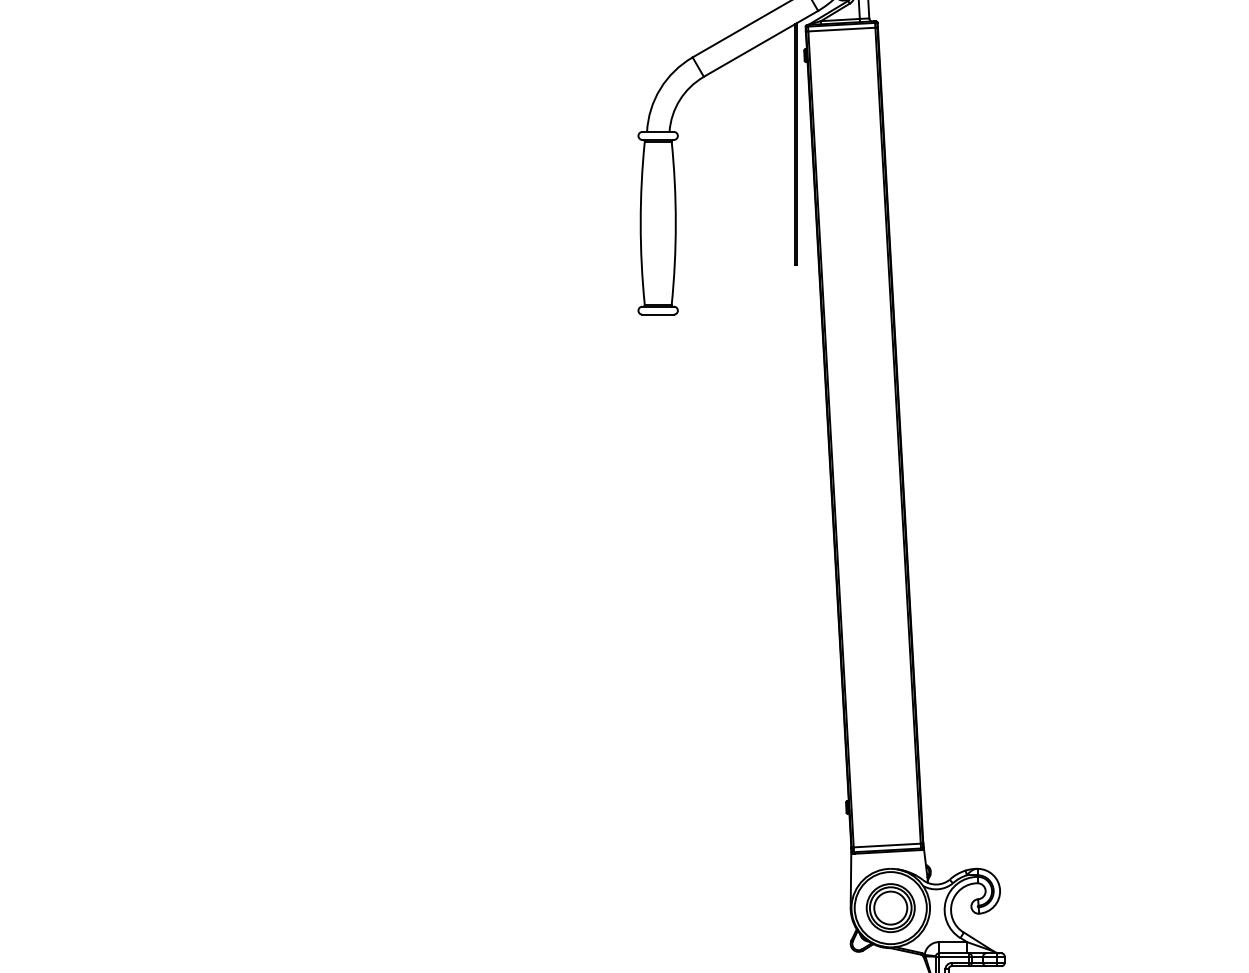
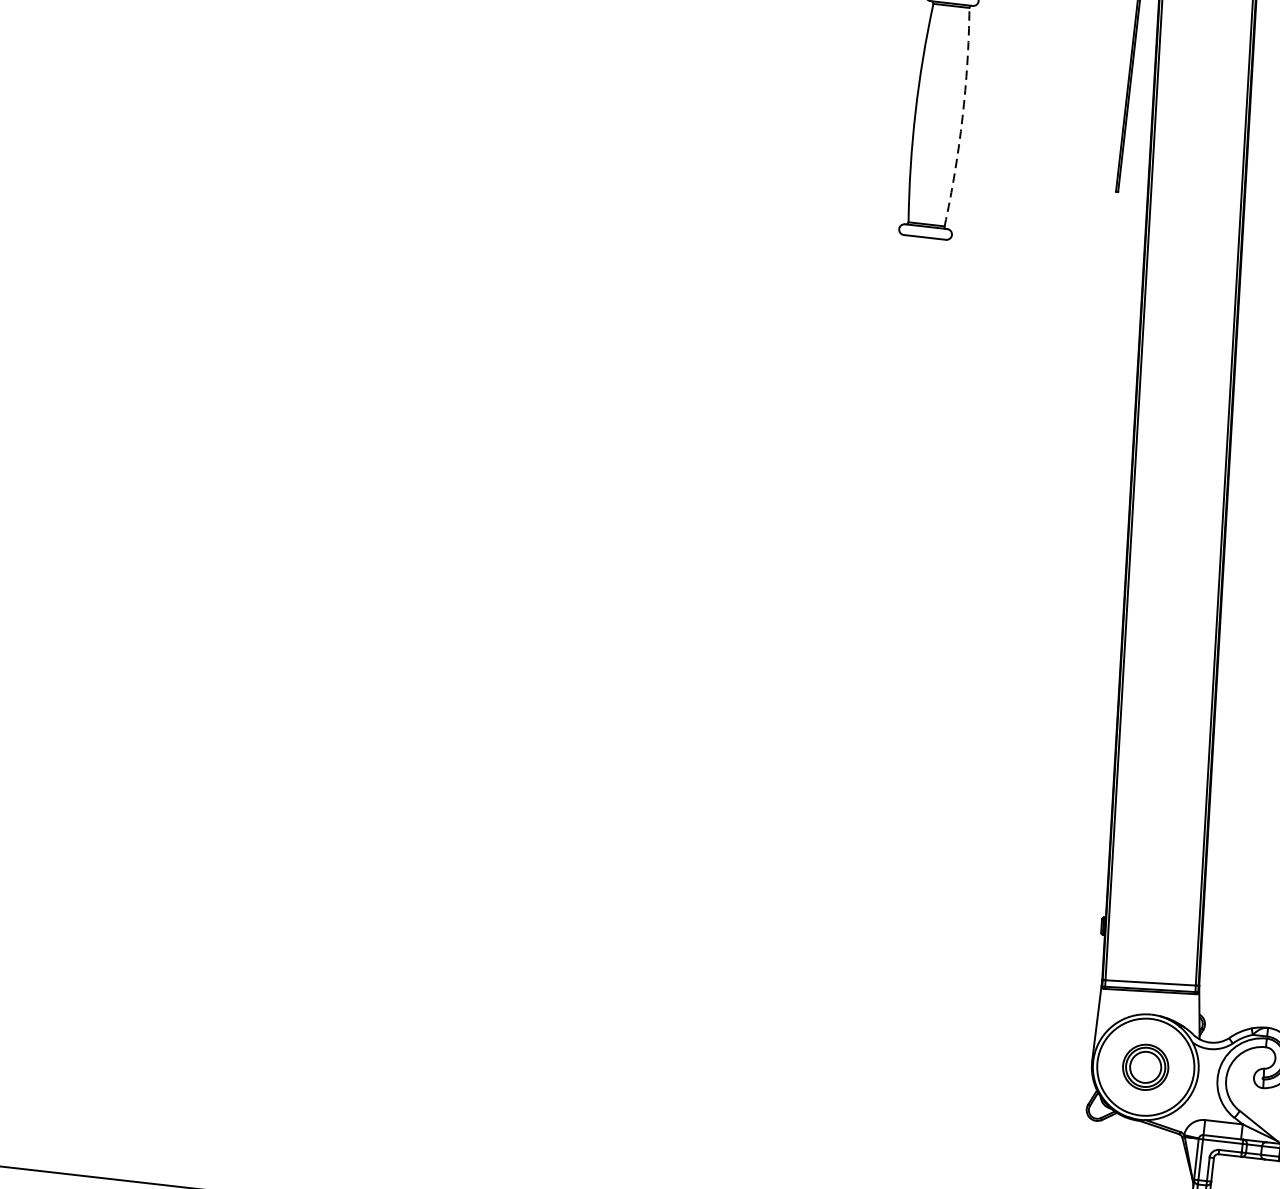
arc: (675, 223) -> (962, 118), solid -> dashed
part: (890, 908) -> (1145, 1067), size x0.7

